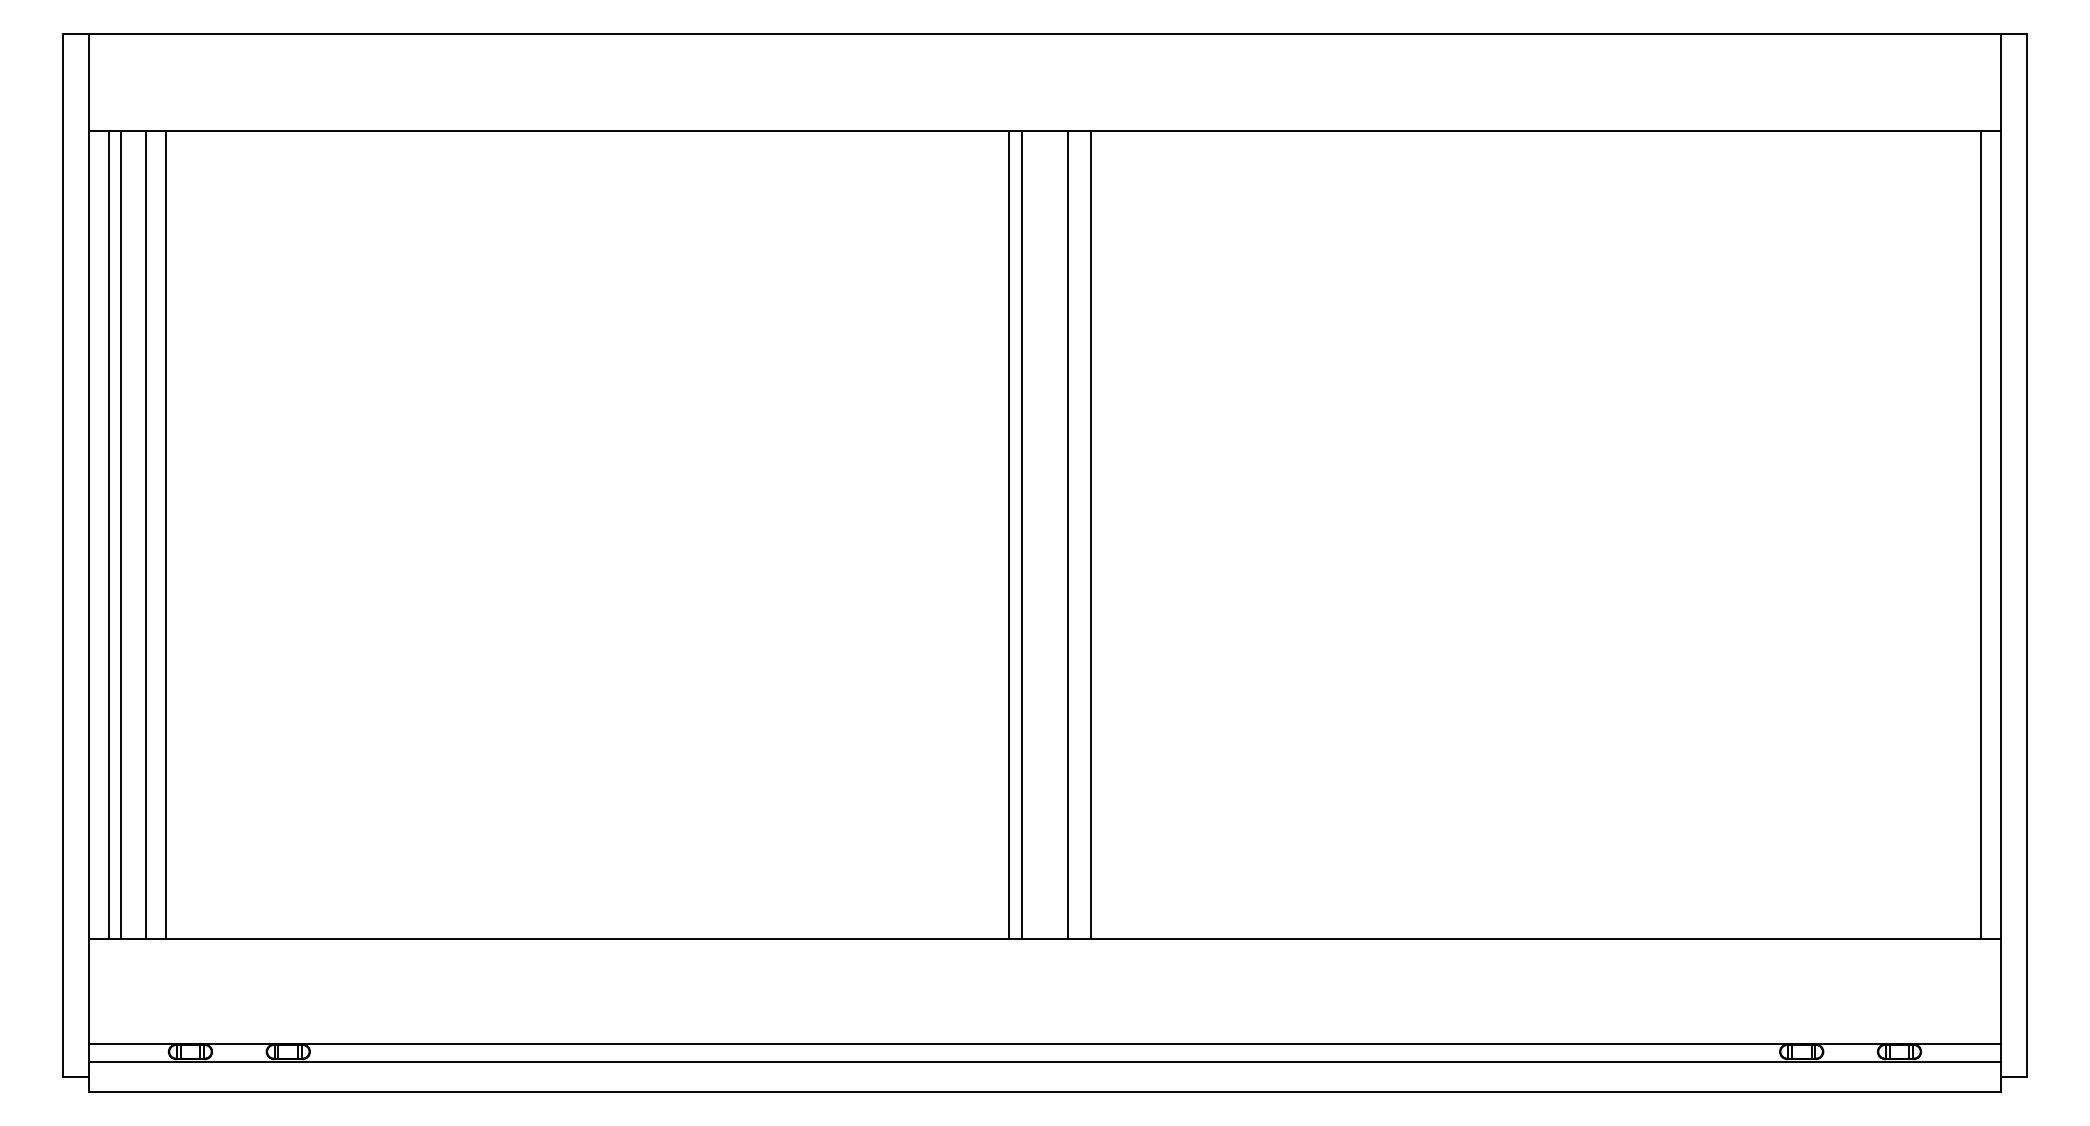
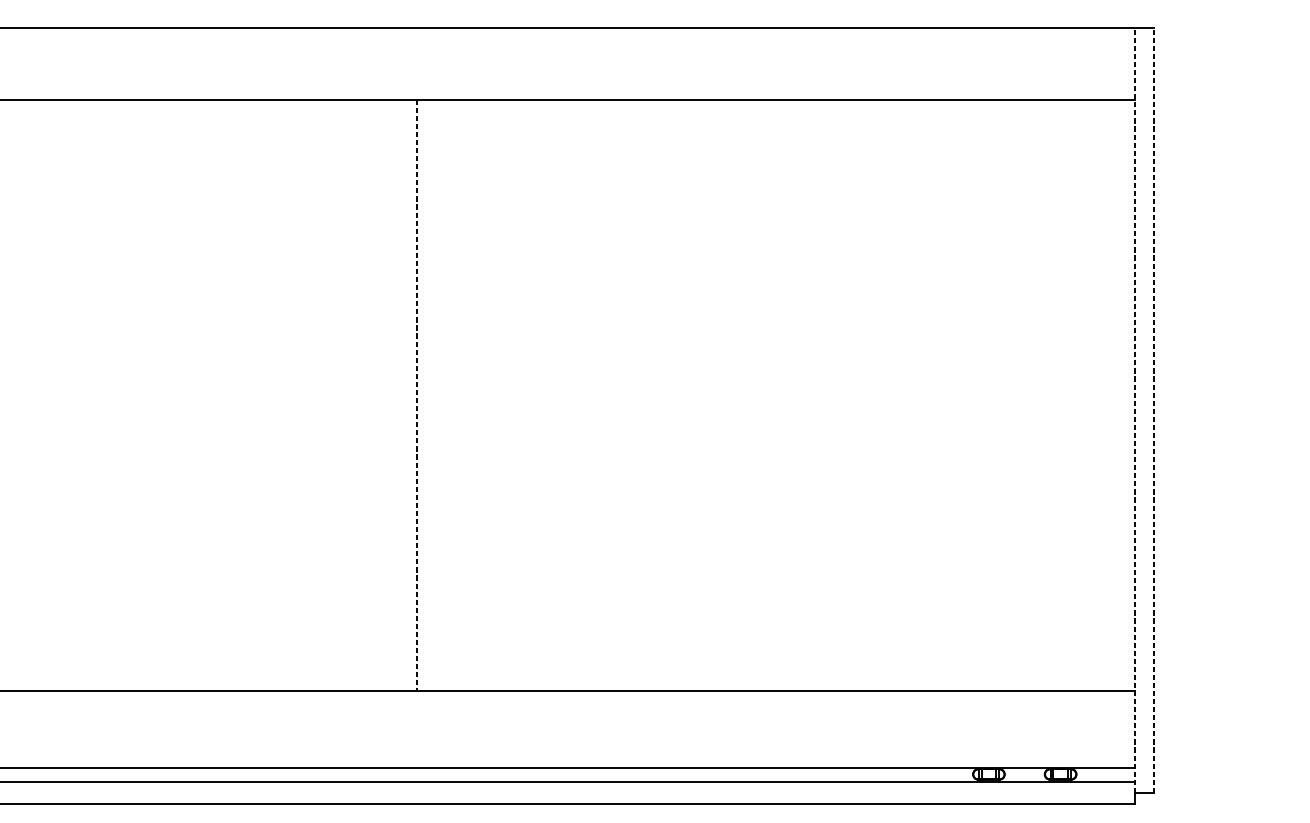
line: (1009, 534) -> (408, 395), removed
line: (1021, 534) -> (416, 395), solid -> dashed
line: (1068, 534) -> (451, 395), removed
line: (1090, 534) -> (467, 395), removed
line: (1981, 534) -> (1120, 395), removed
line: (2001, 555) -> (1135, 410), solid -> dashed
line: (2027, 555) -> (1154, 410), solid -> dashed

